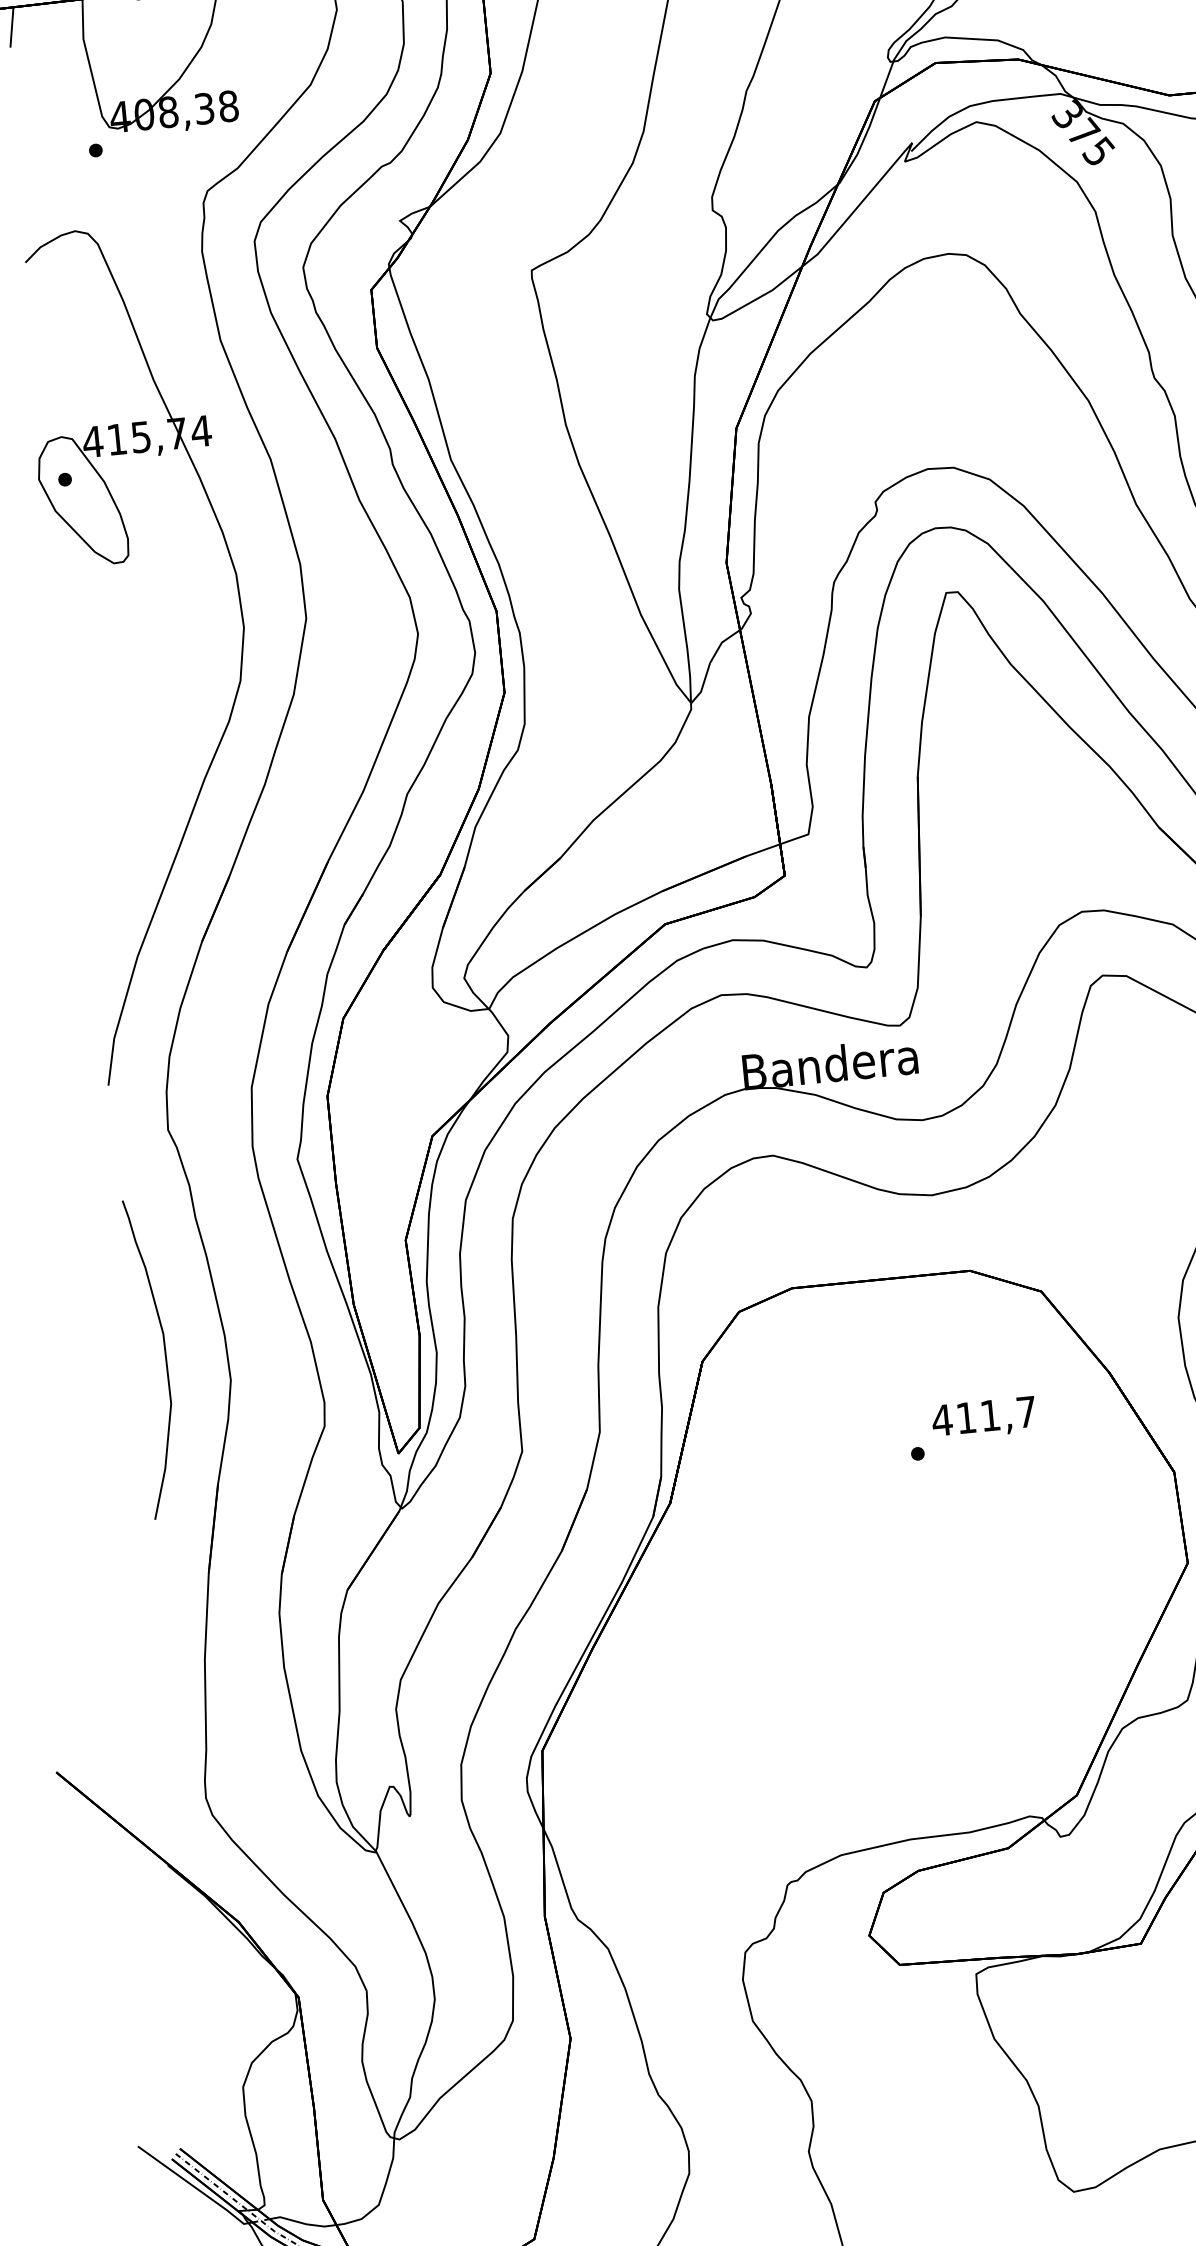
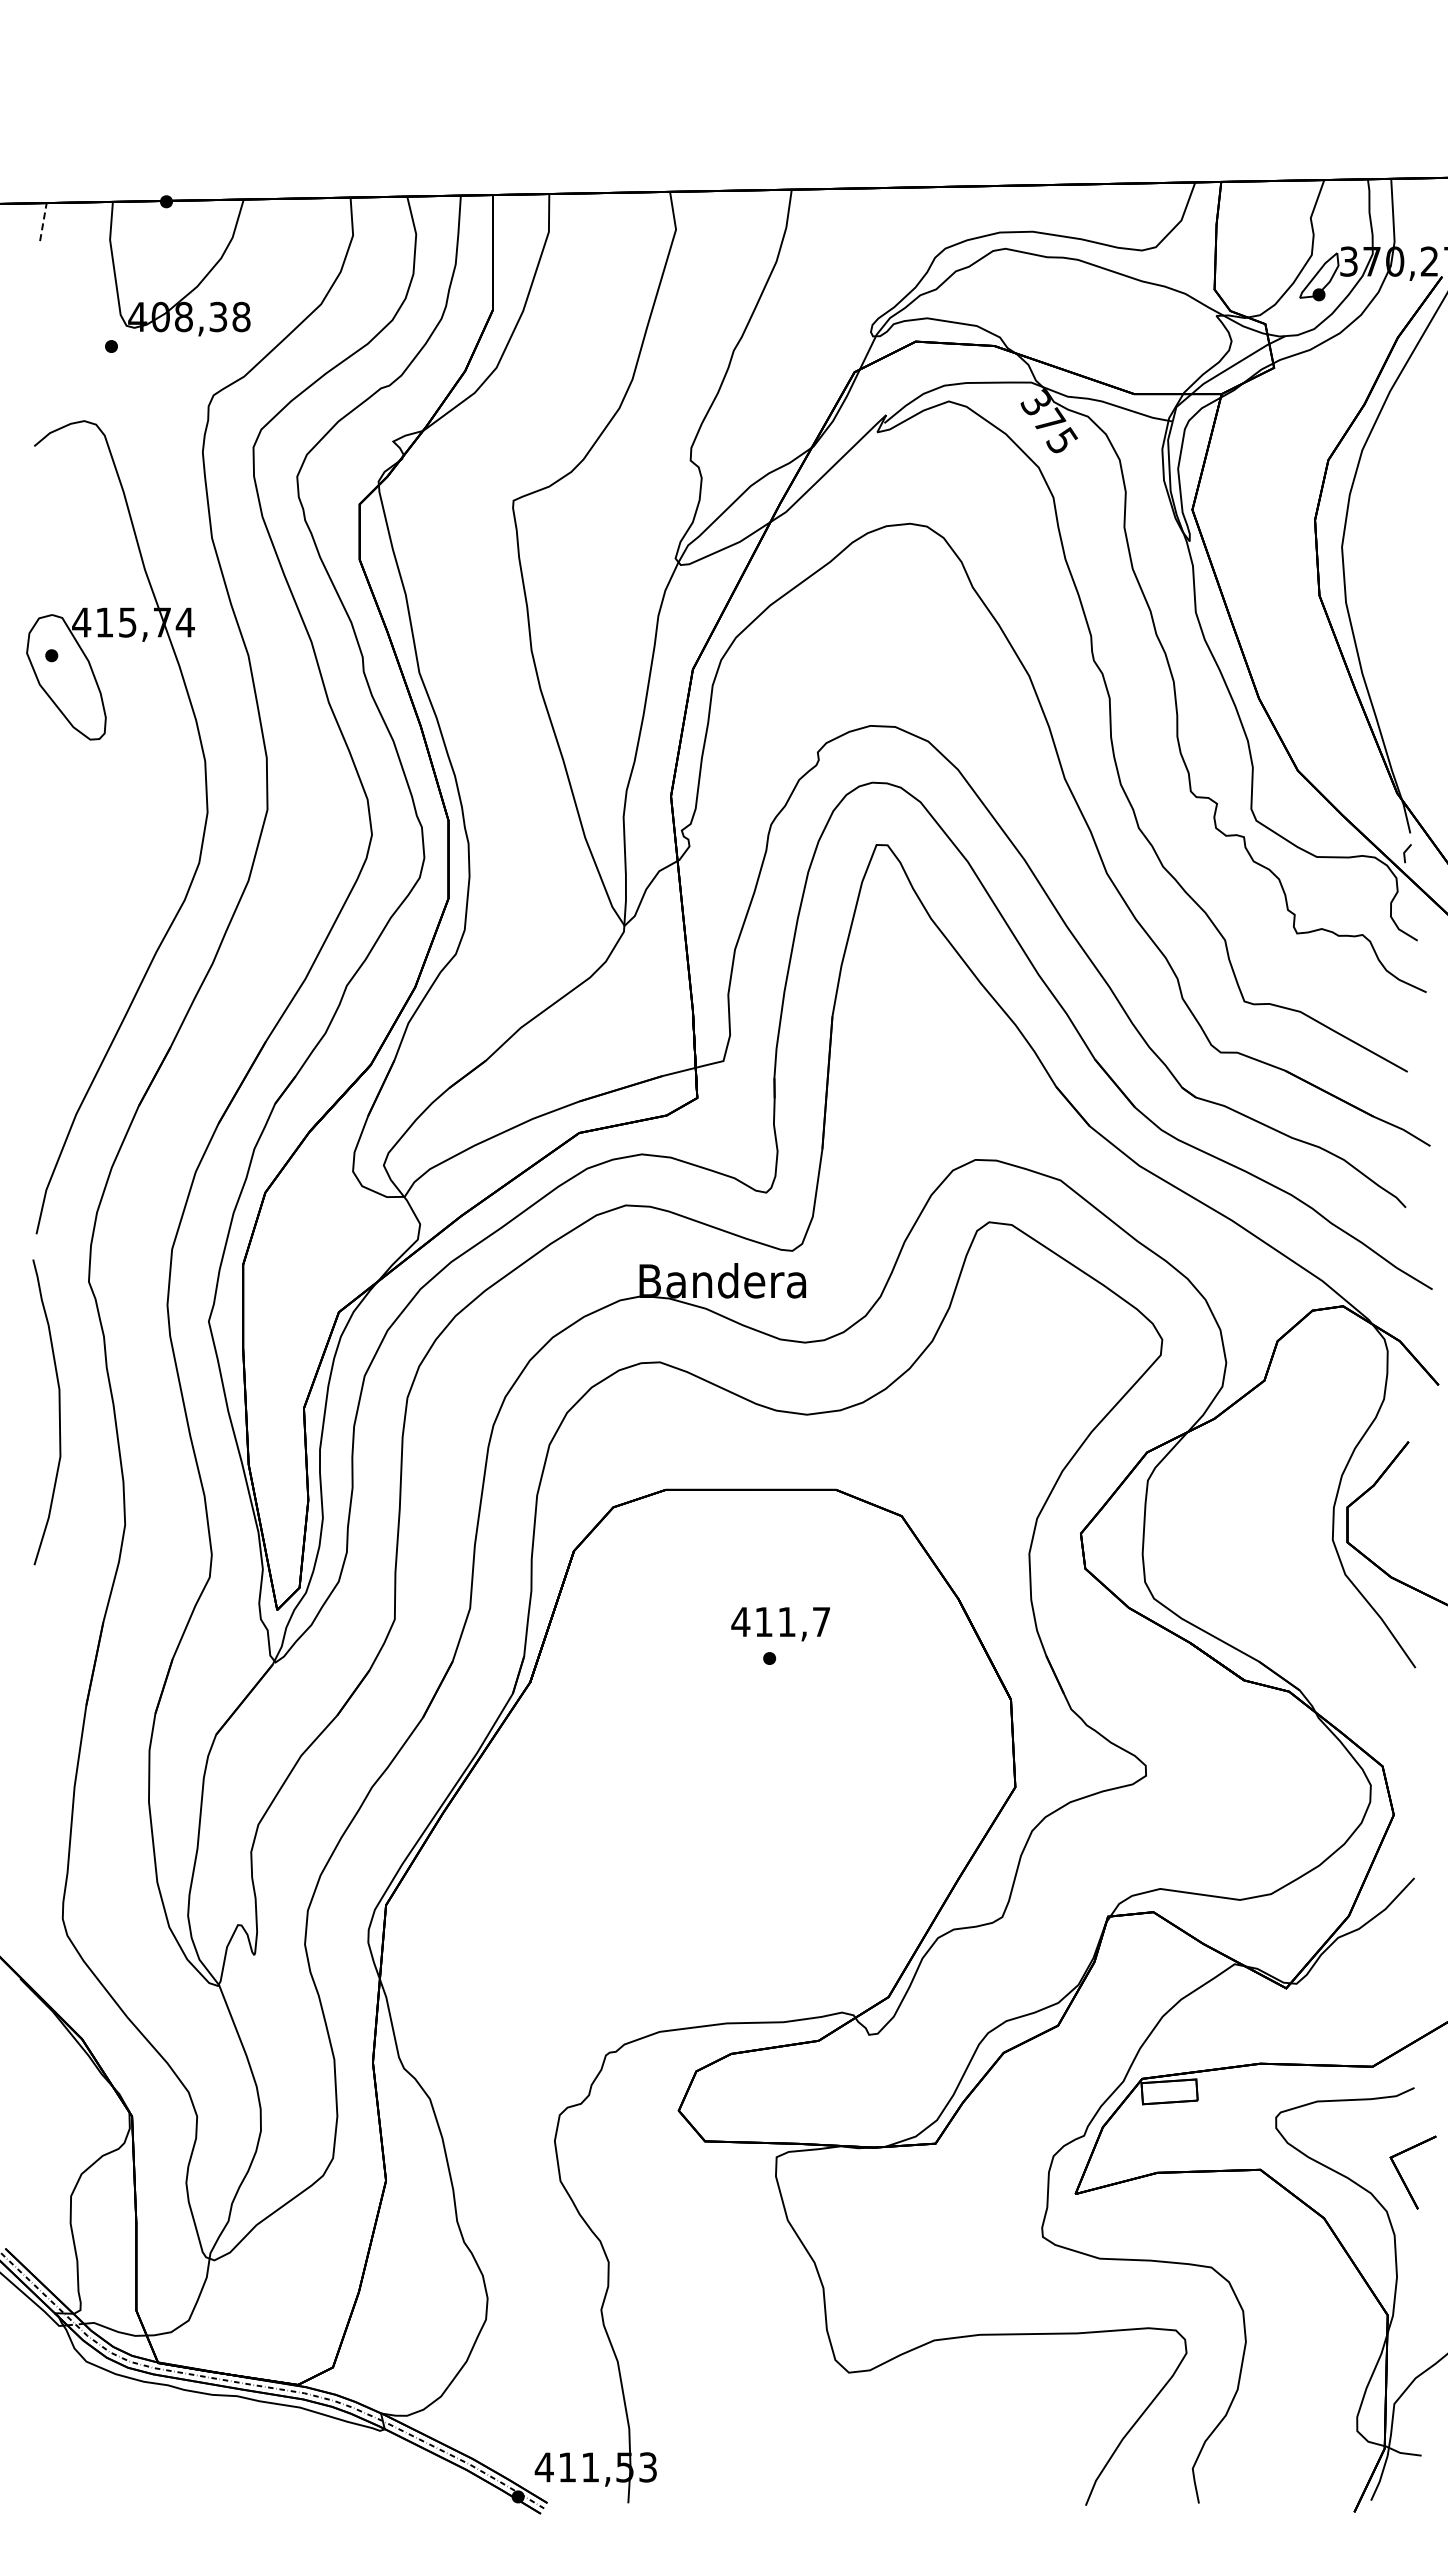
line: (12, 26) -> (43, 221), solid -> dashed
curve: (164, 1357) -> (58, 1412), moved
text: (983, 1418) -> (780, 1624), moved

